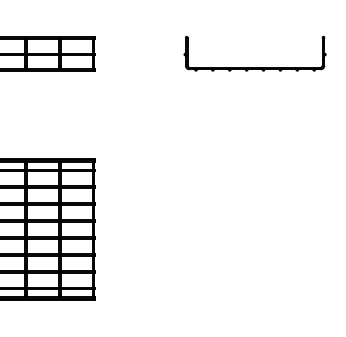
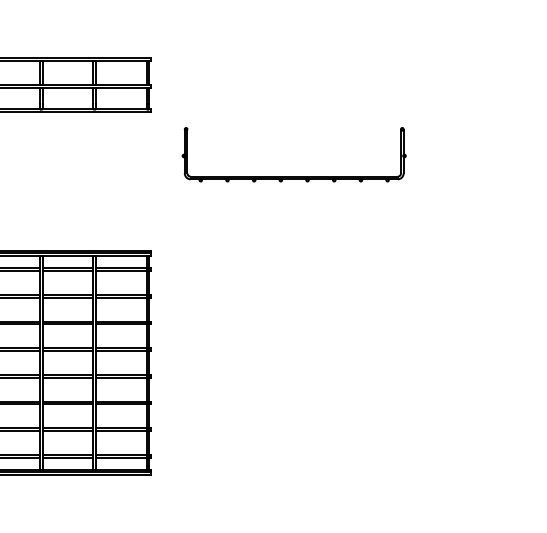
part: (254, 67) -> (293, 176), moved

